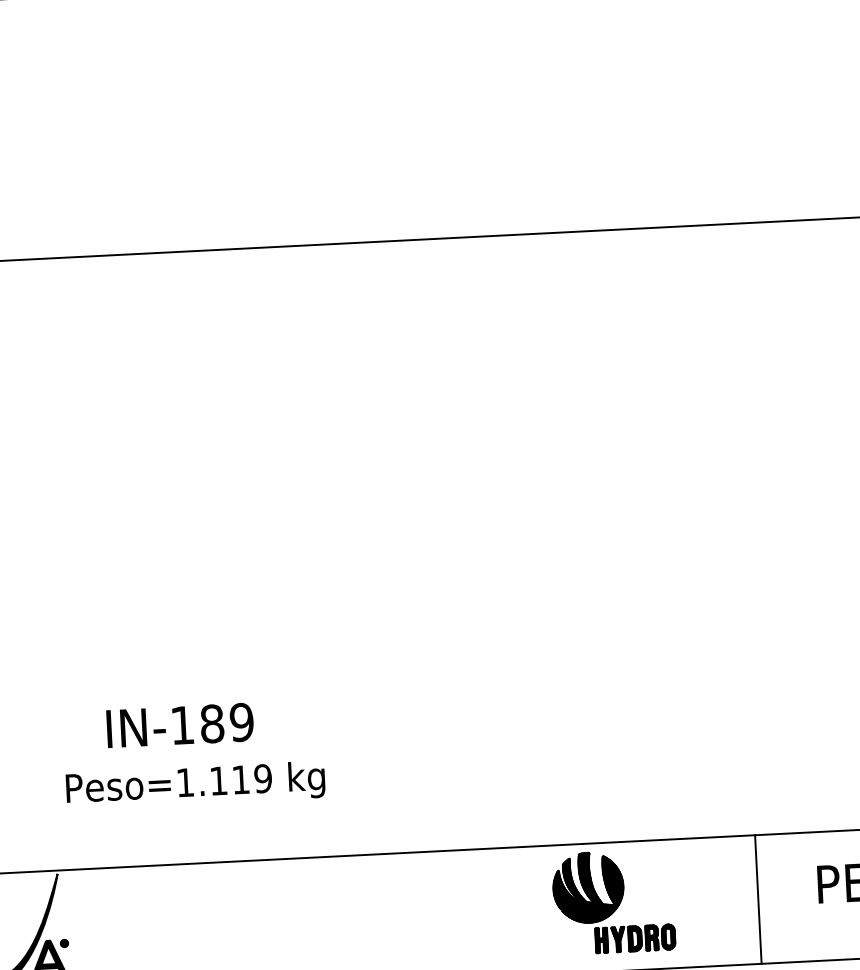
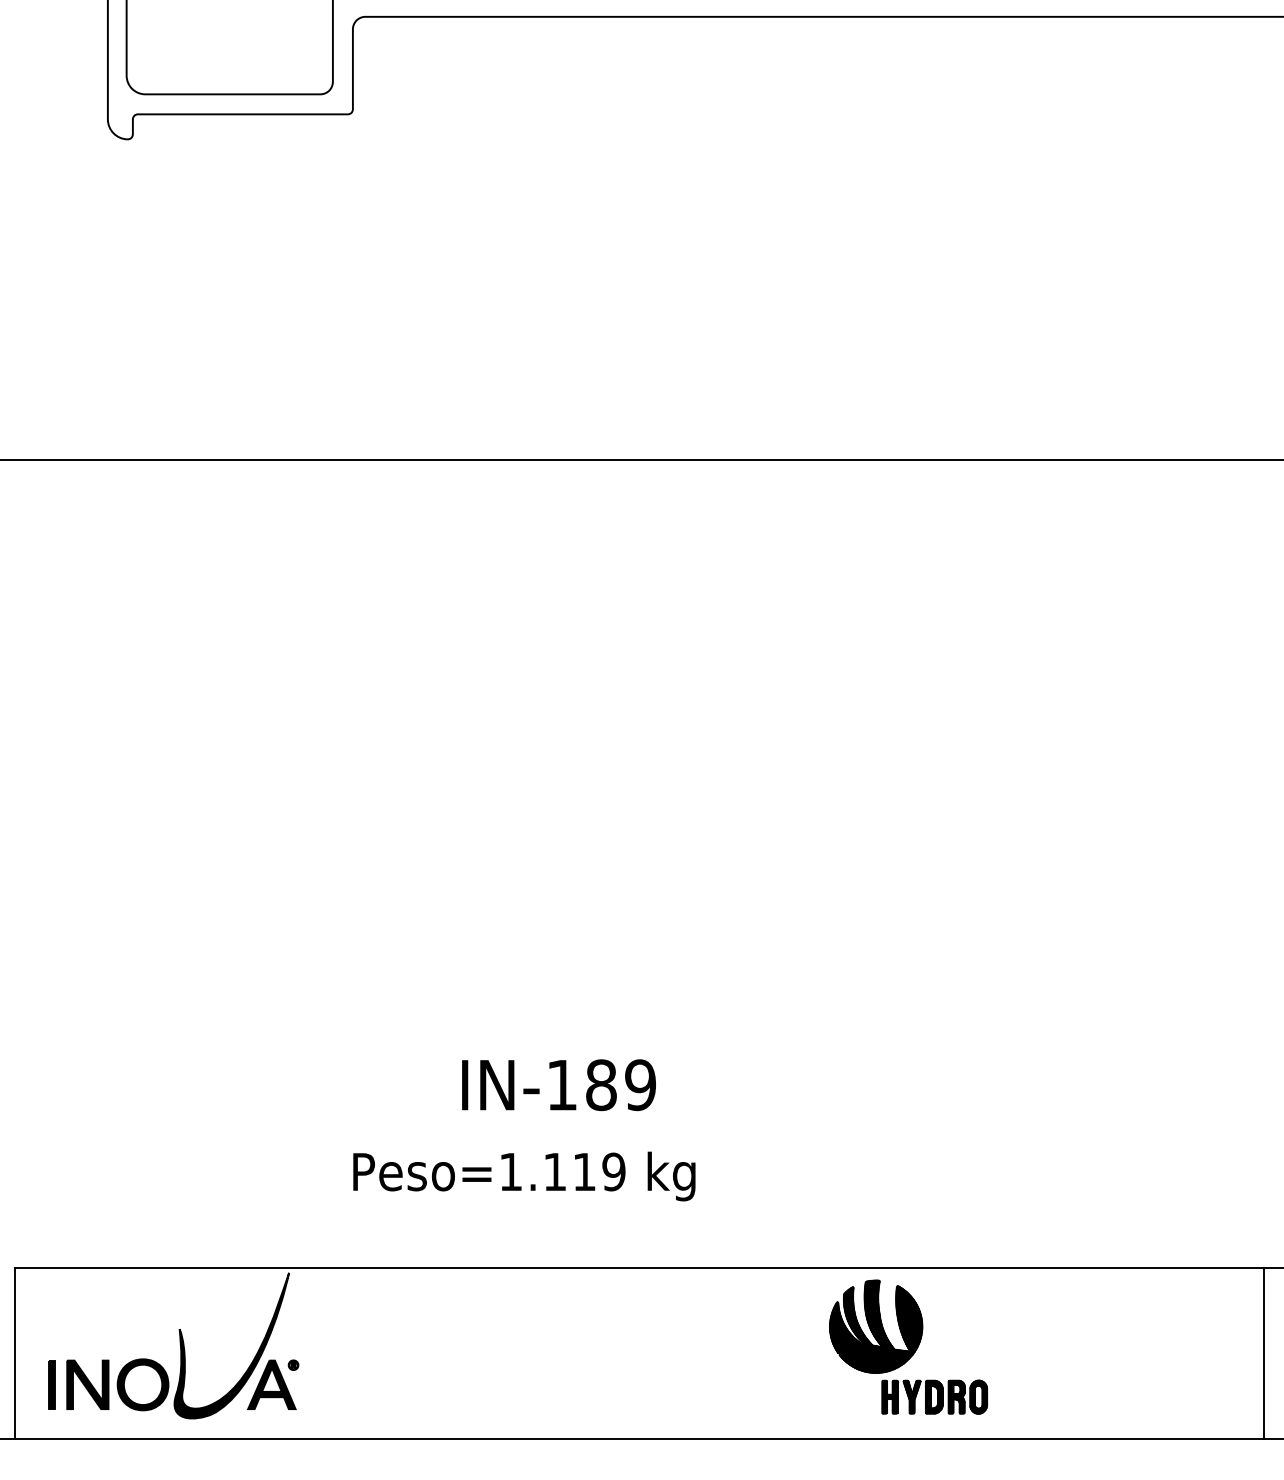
text: (179, 725) -> (558, 1085), moved
text: (195, 785) -> (524, 1176), moved
line: (758, 899) -> (1263, 1353), moved
part: (613, 901) -> (908, 1346), moved

